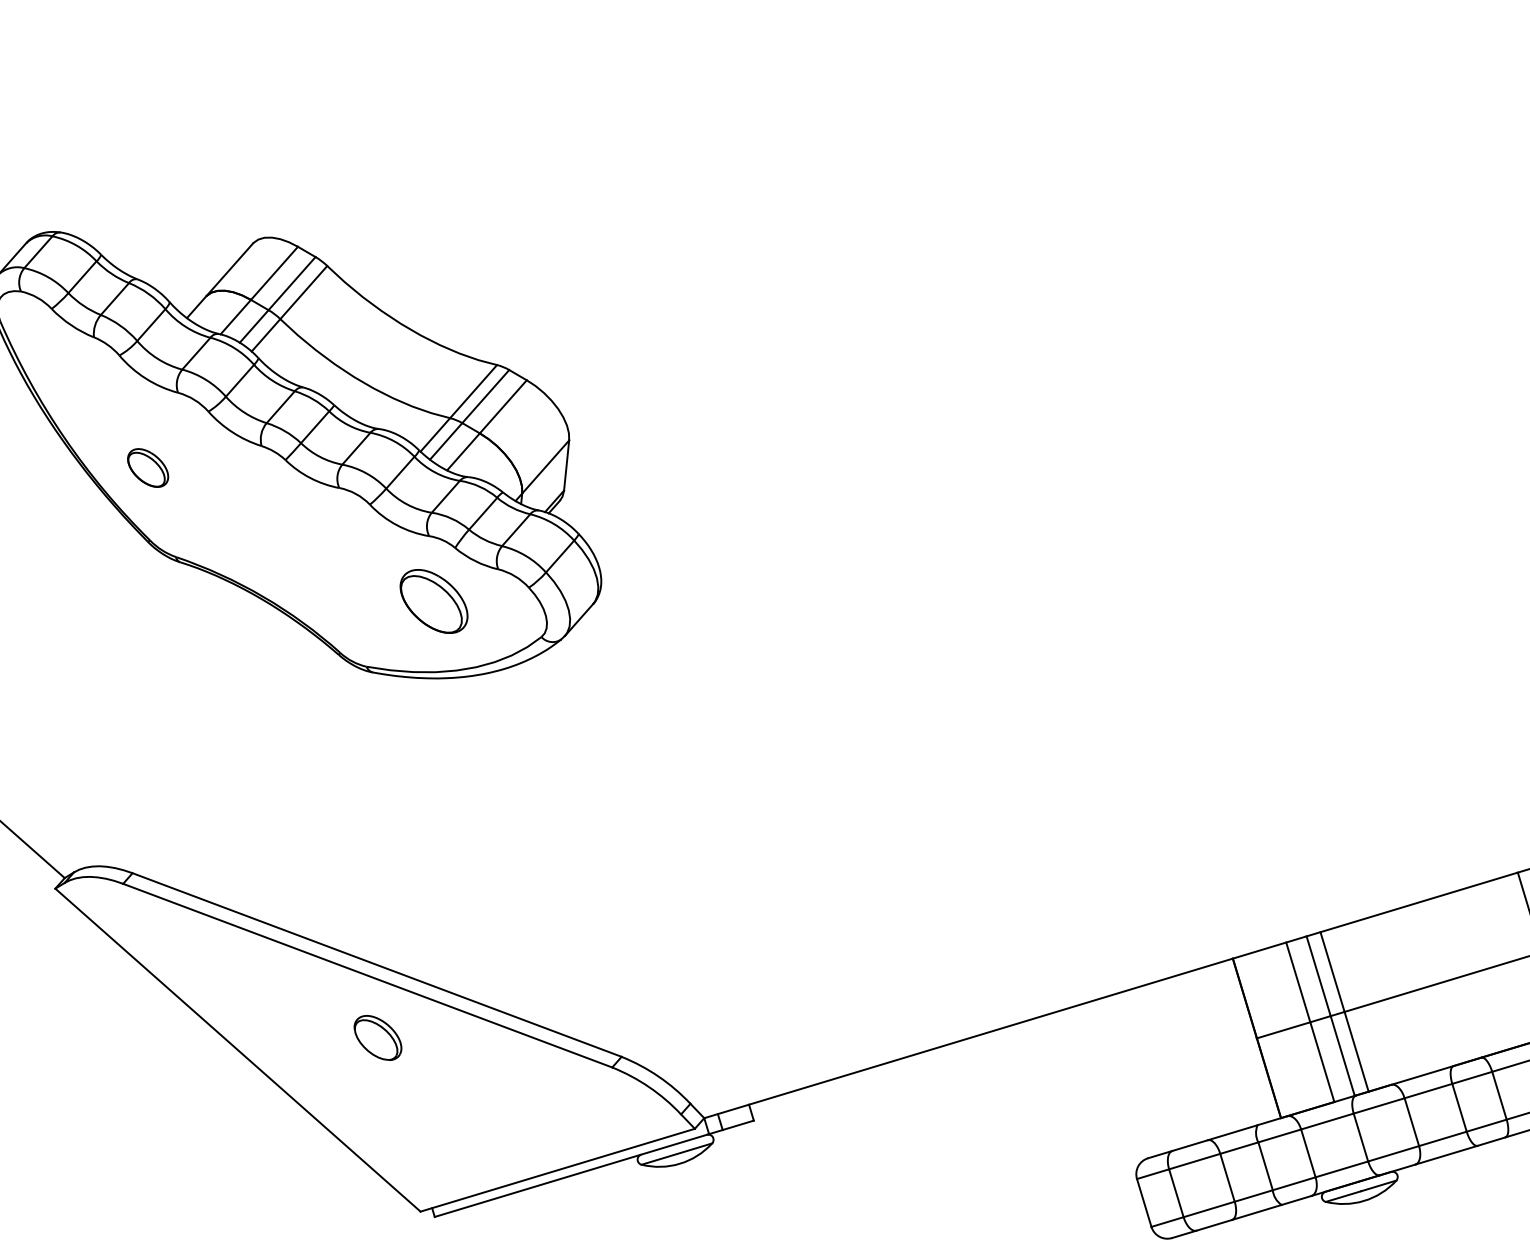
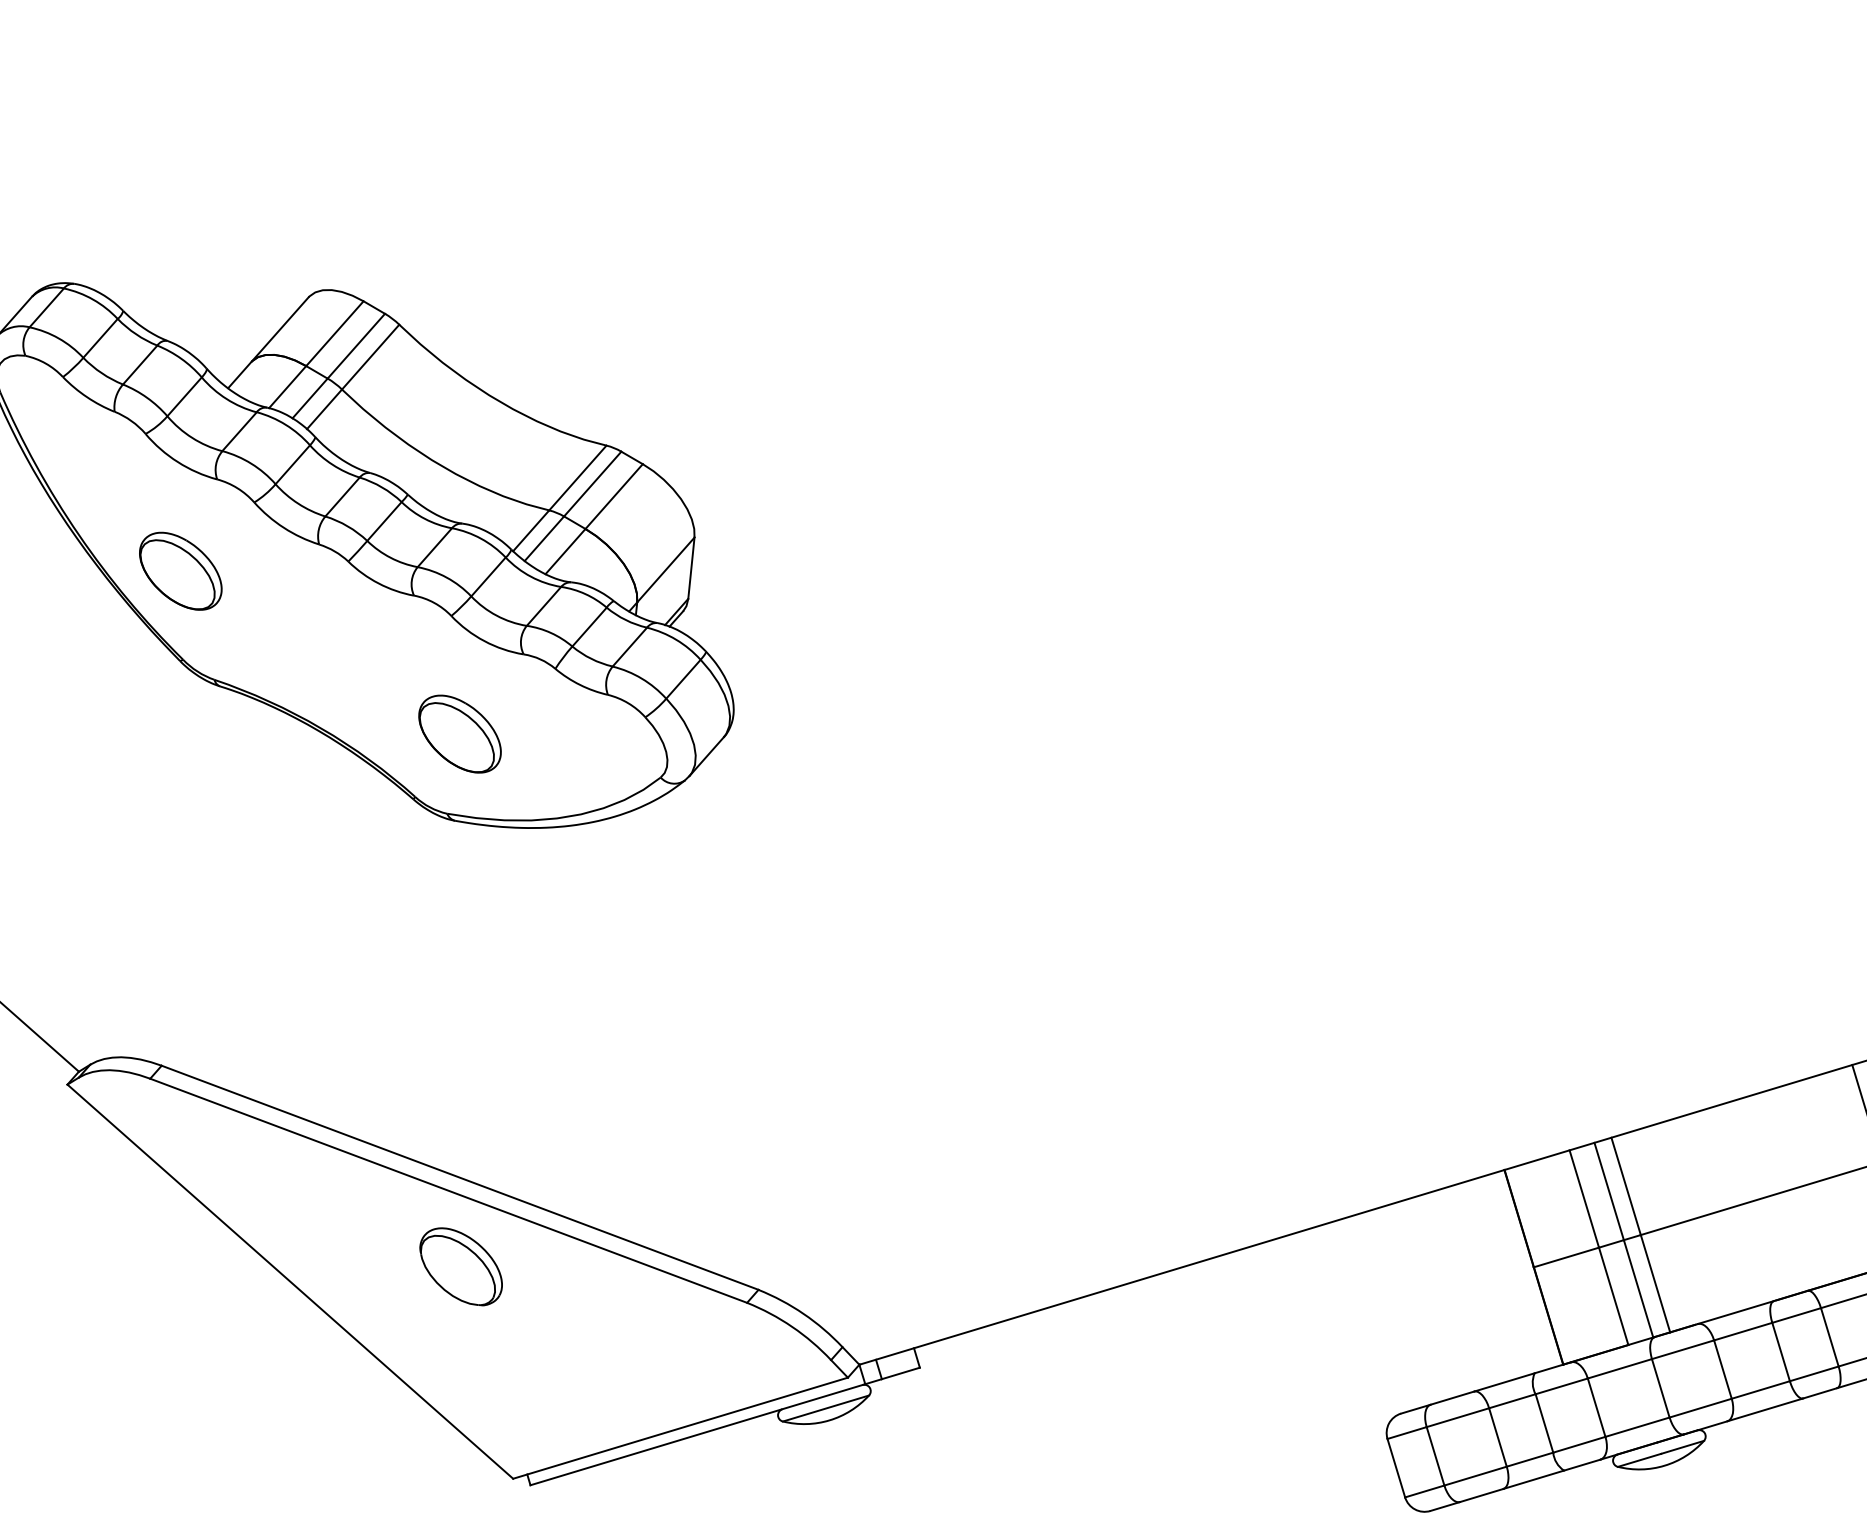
part: (147, 467) -> (179, 570), size x1.67
part: (433, 601) -> (459, 734), moved
part: (377, 1037) -> (460, 1266), size x1.43

